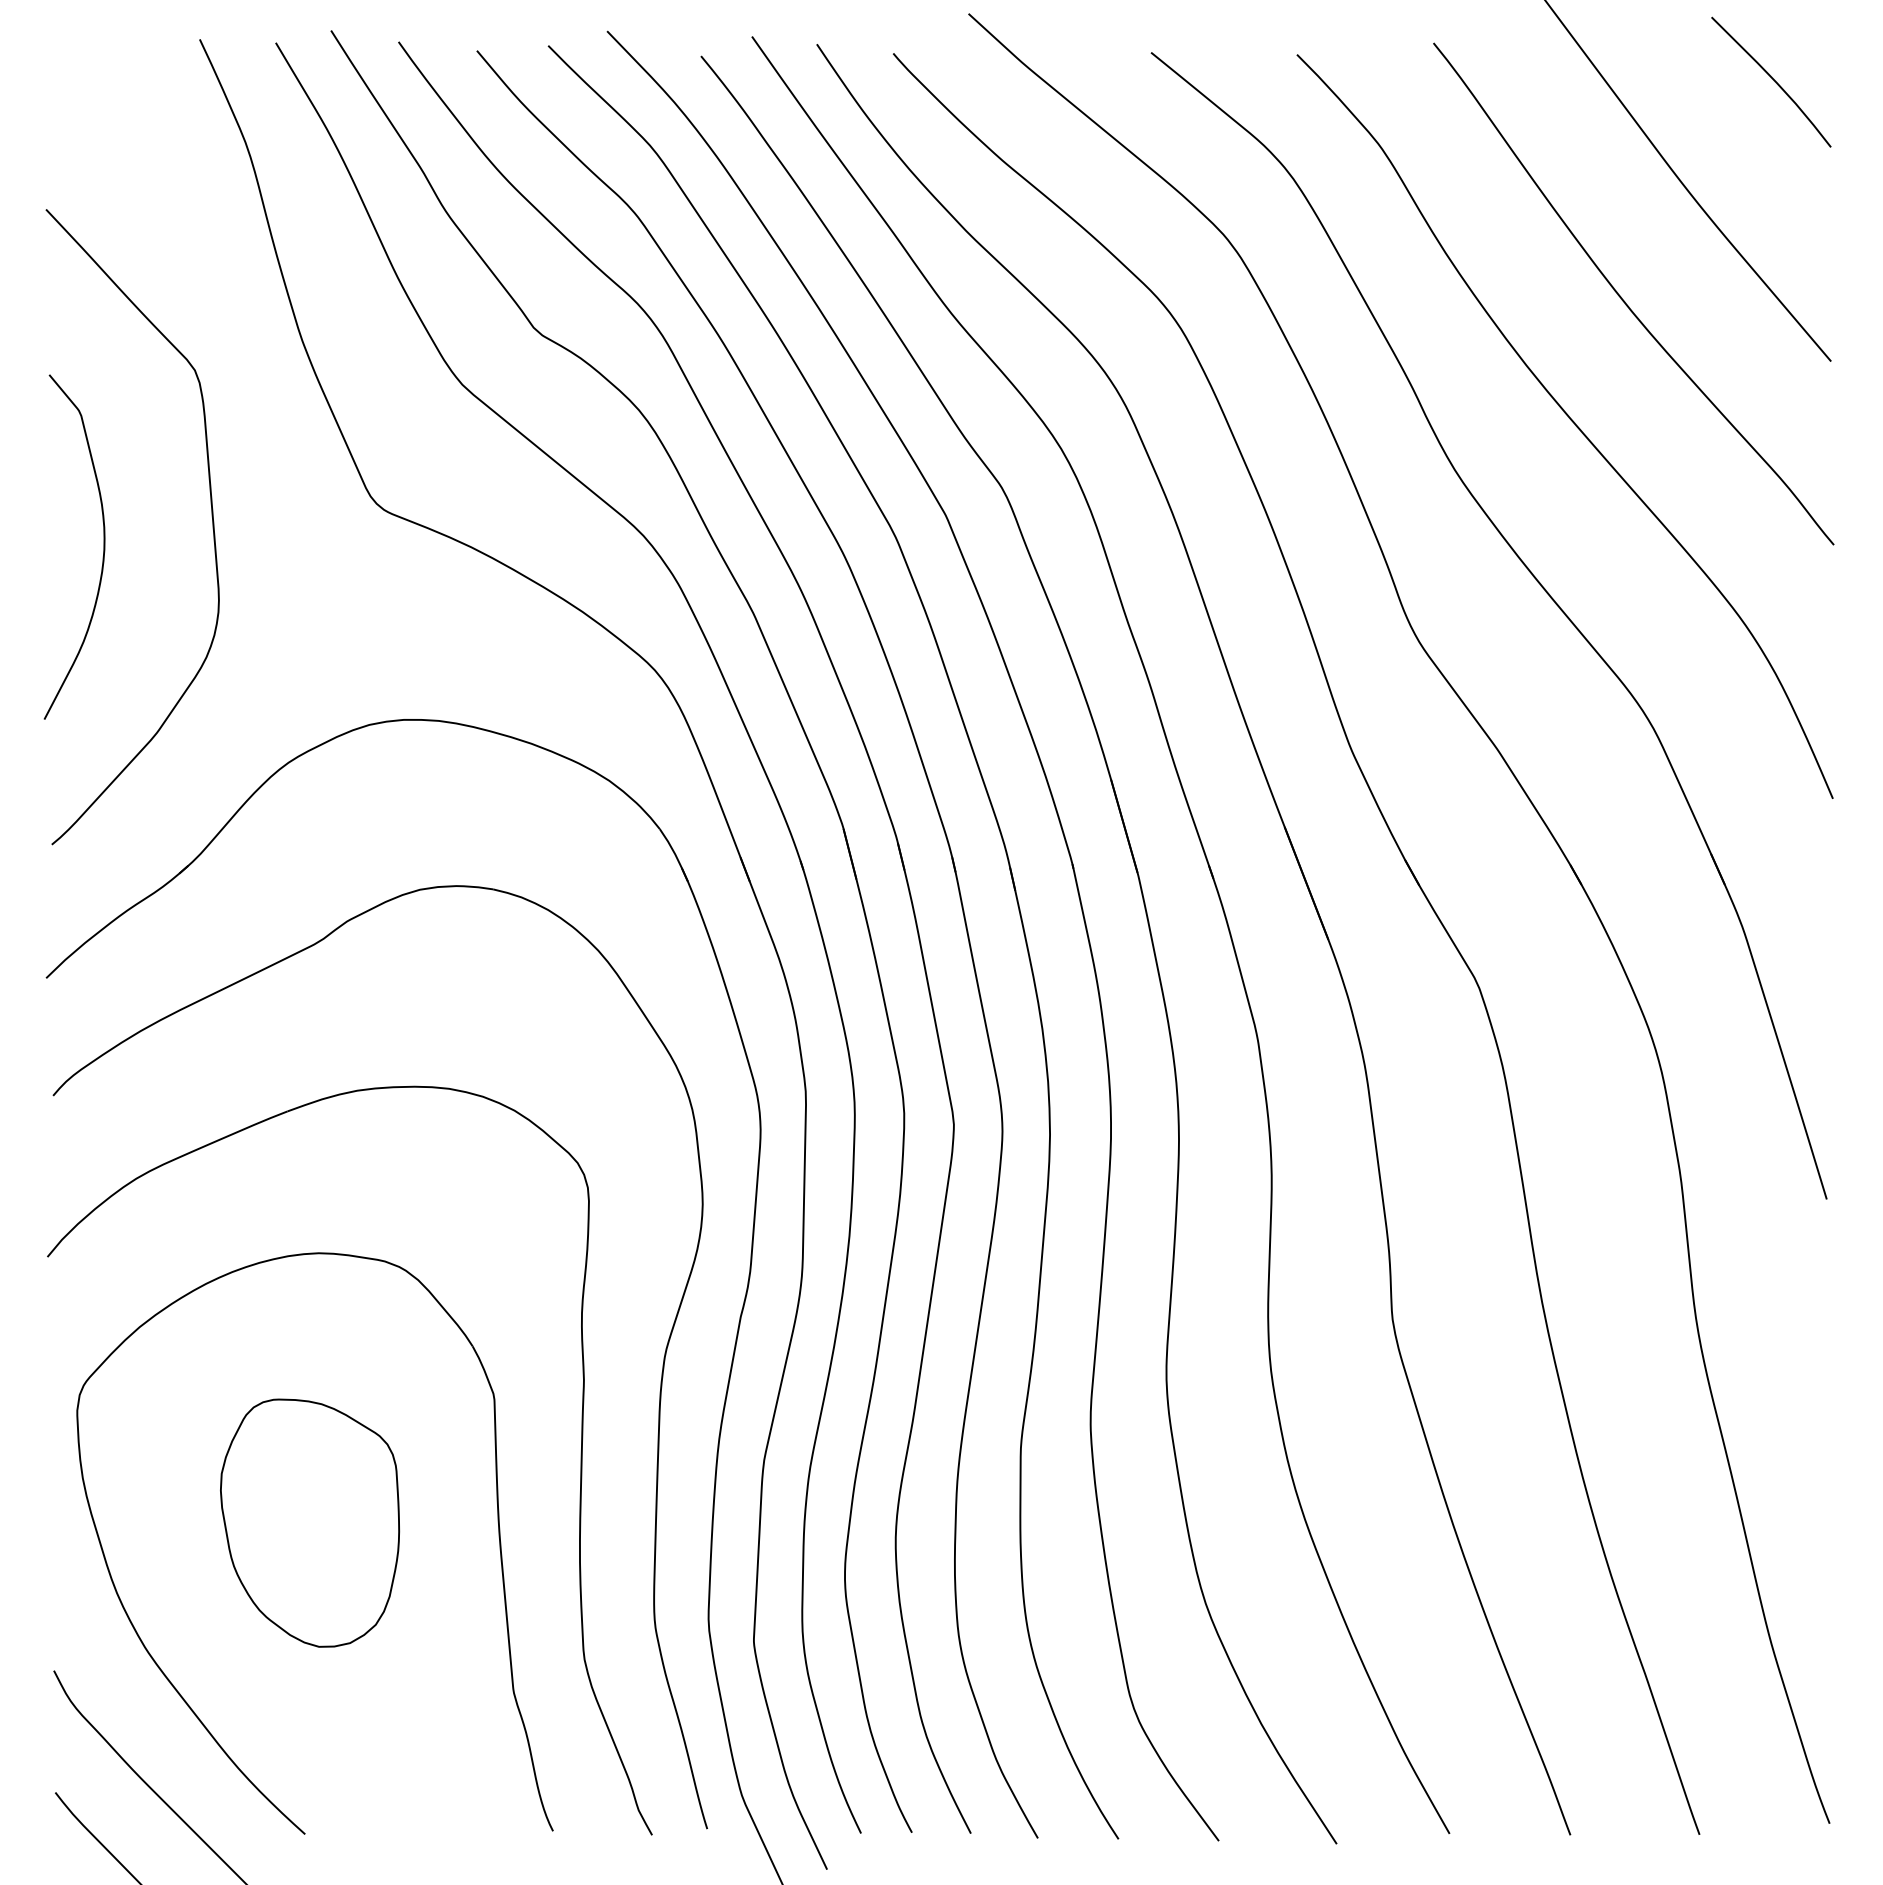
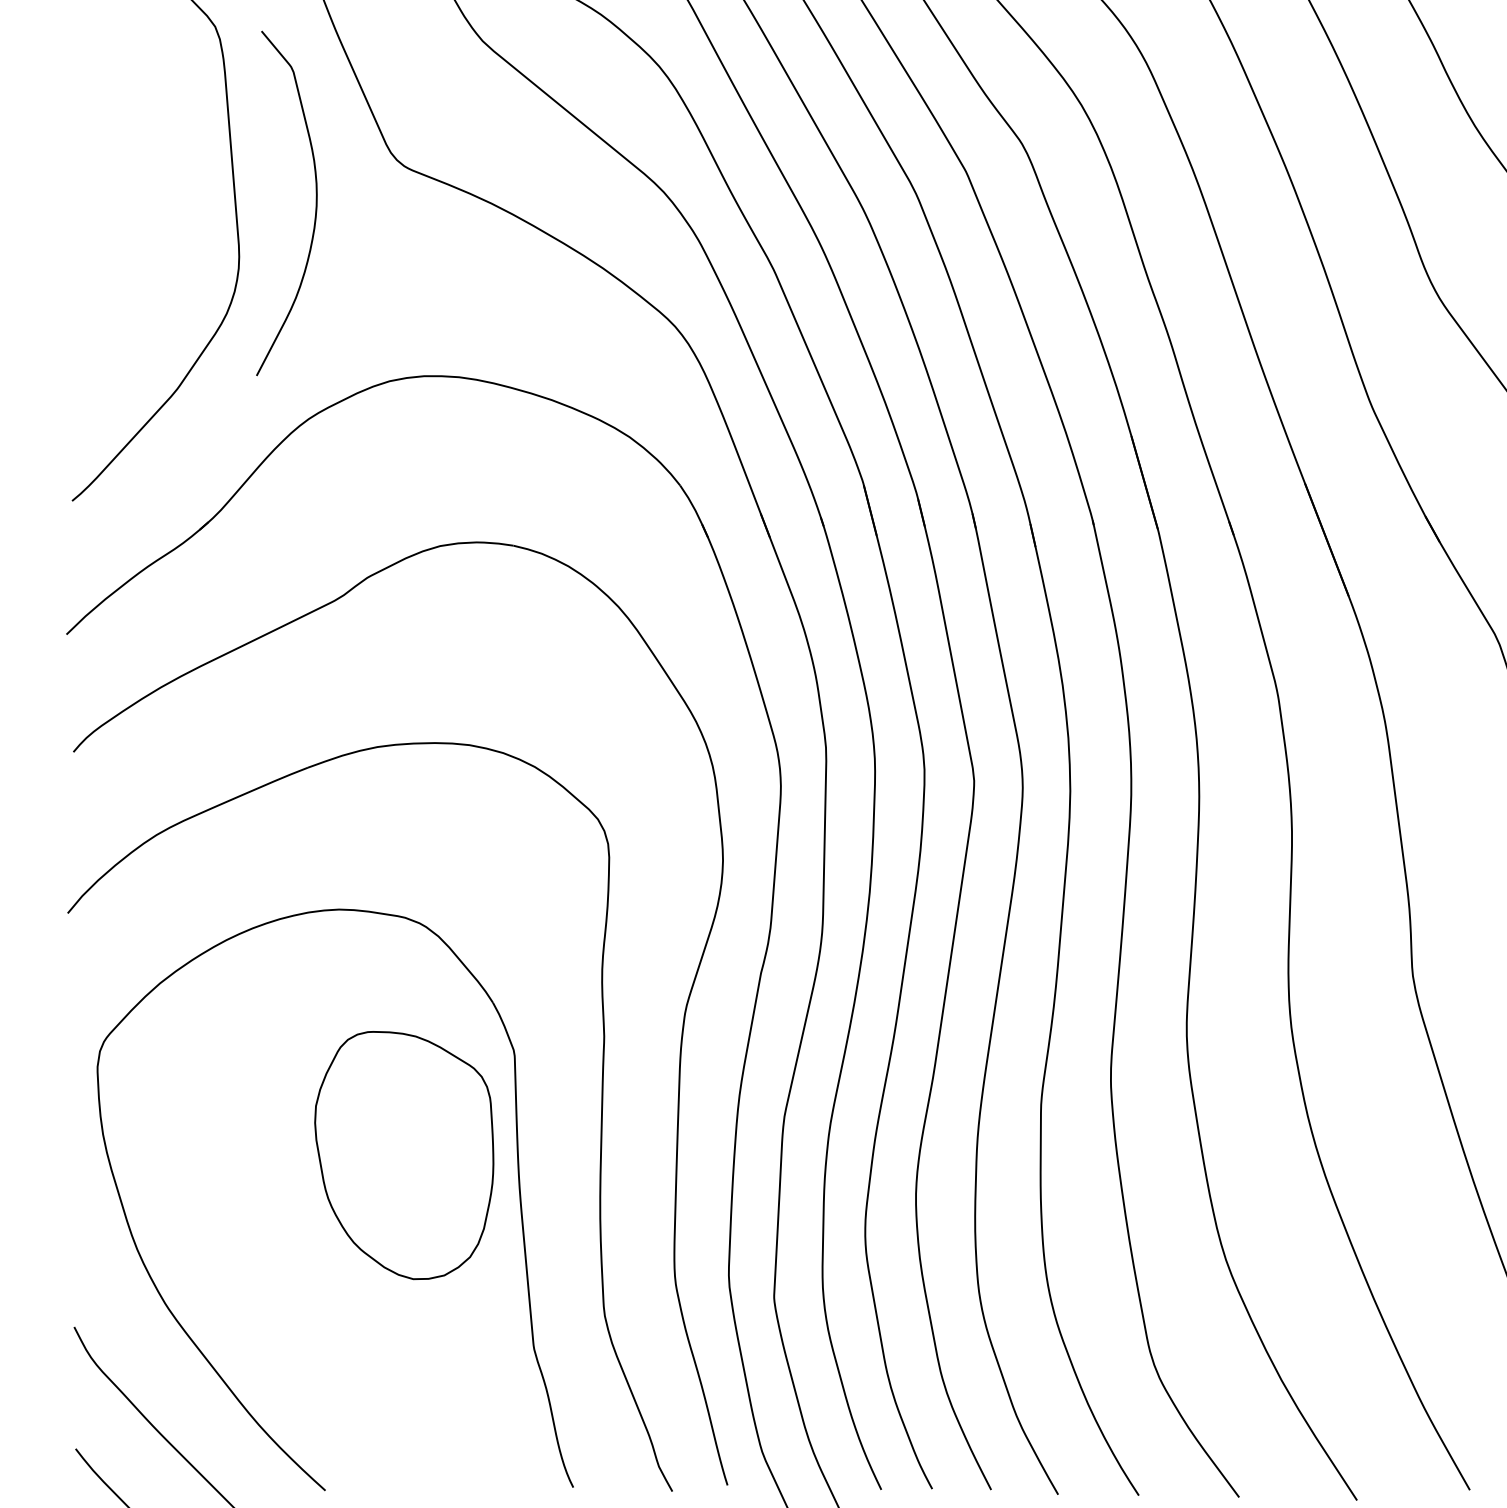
curve: (103, 546) -> (315, 202), moved
part: (309, 1522) -> (403, 1154), moved

